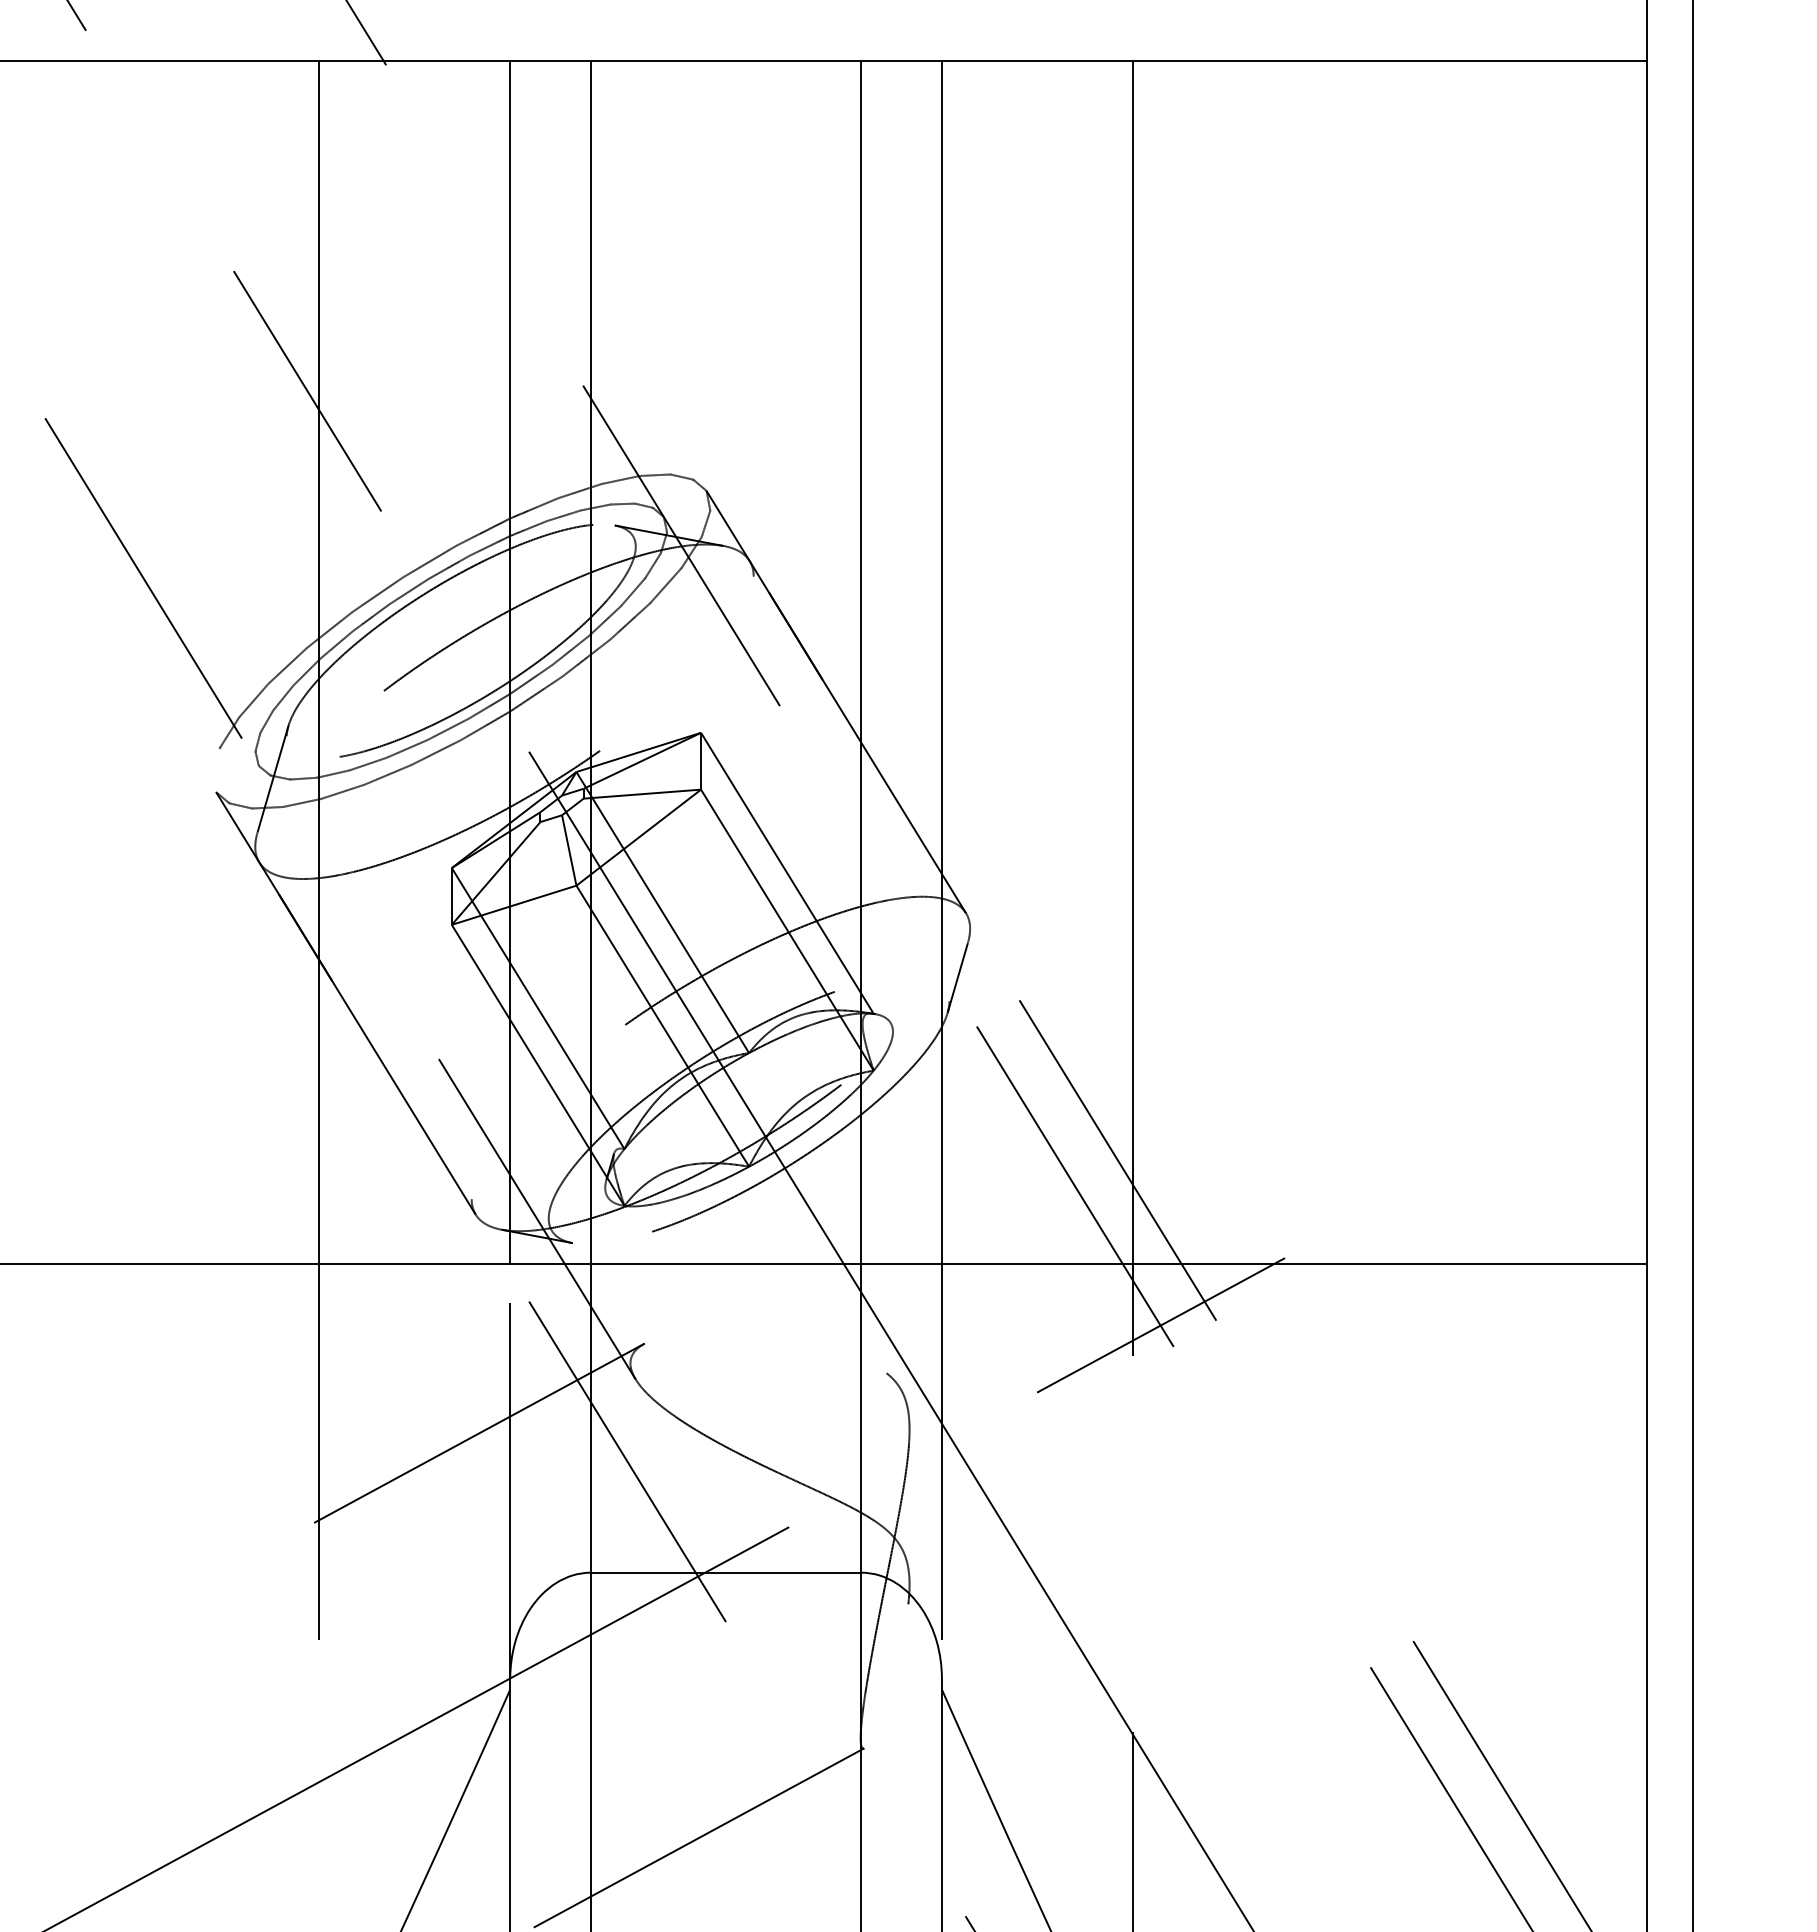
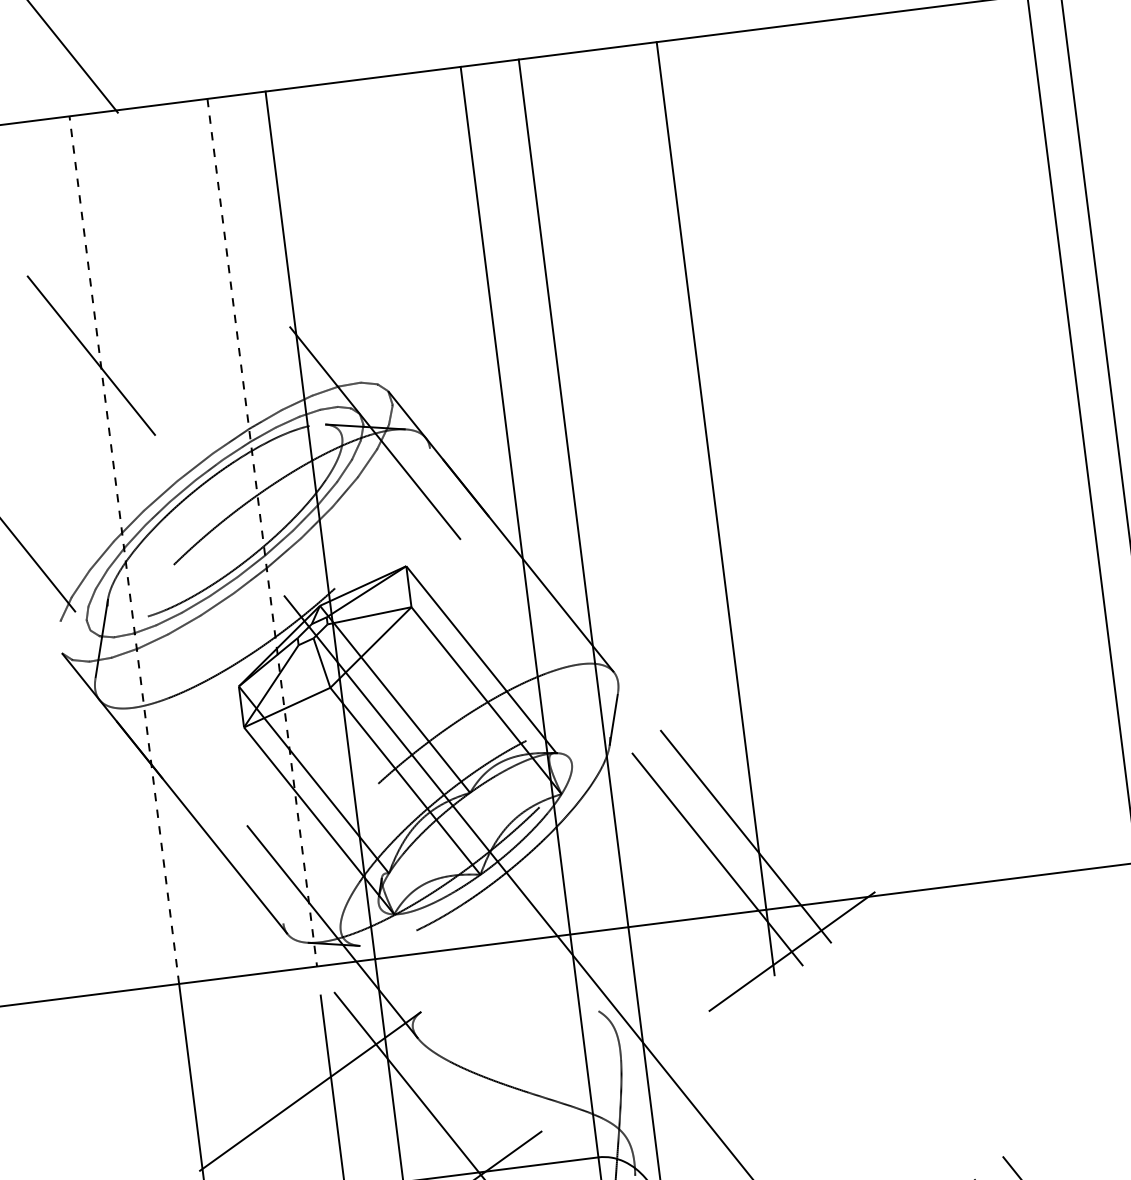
line: (319, 661) -> (124, 549), solid -> dashed
line: (510, 662) -> (262, 532), solid -> dashed

